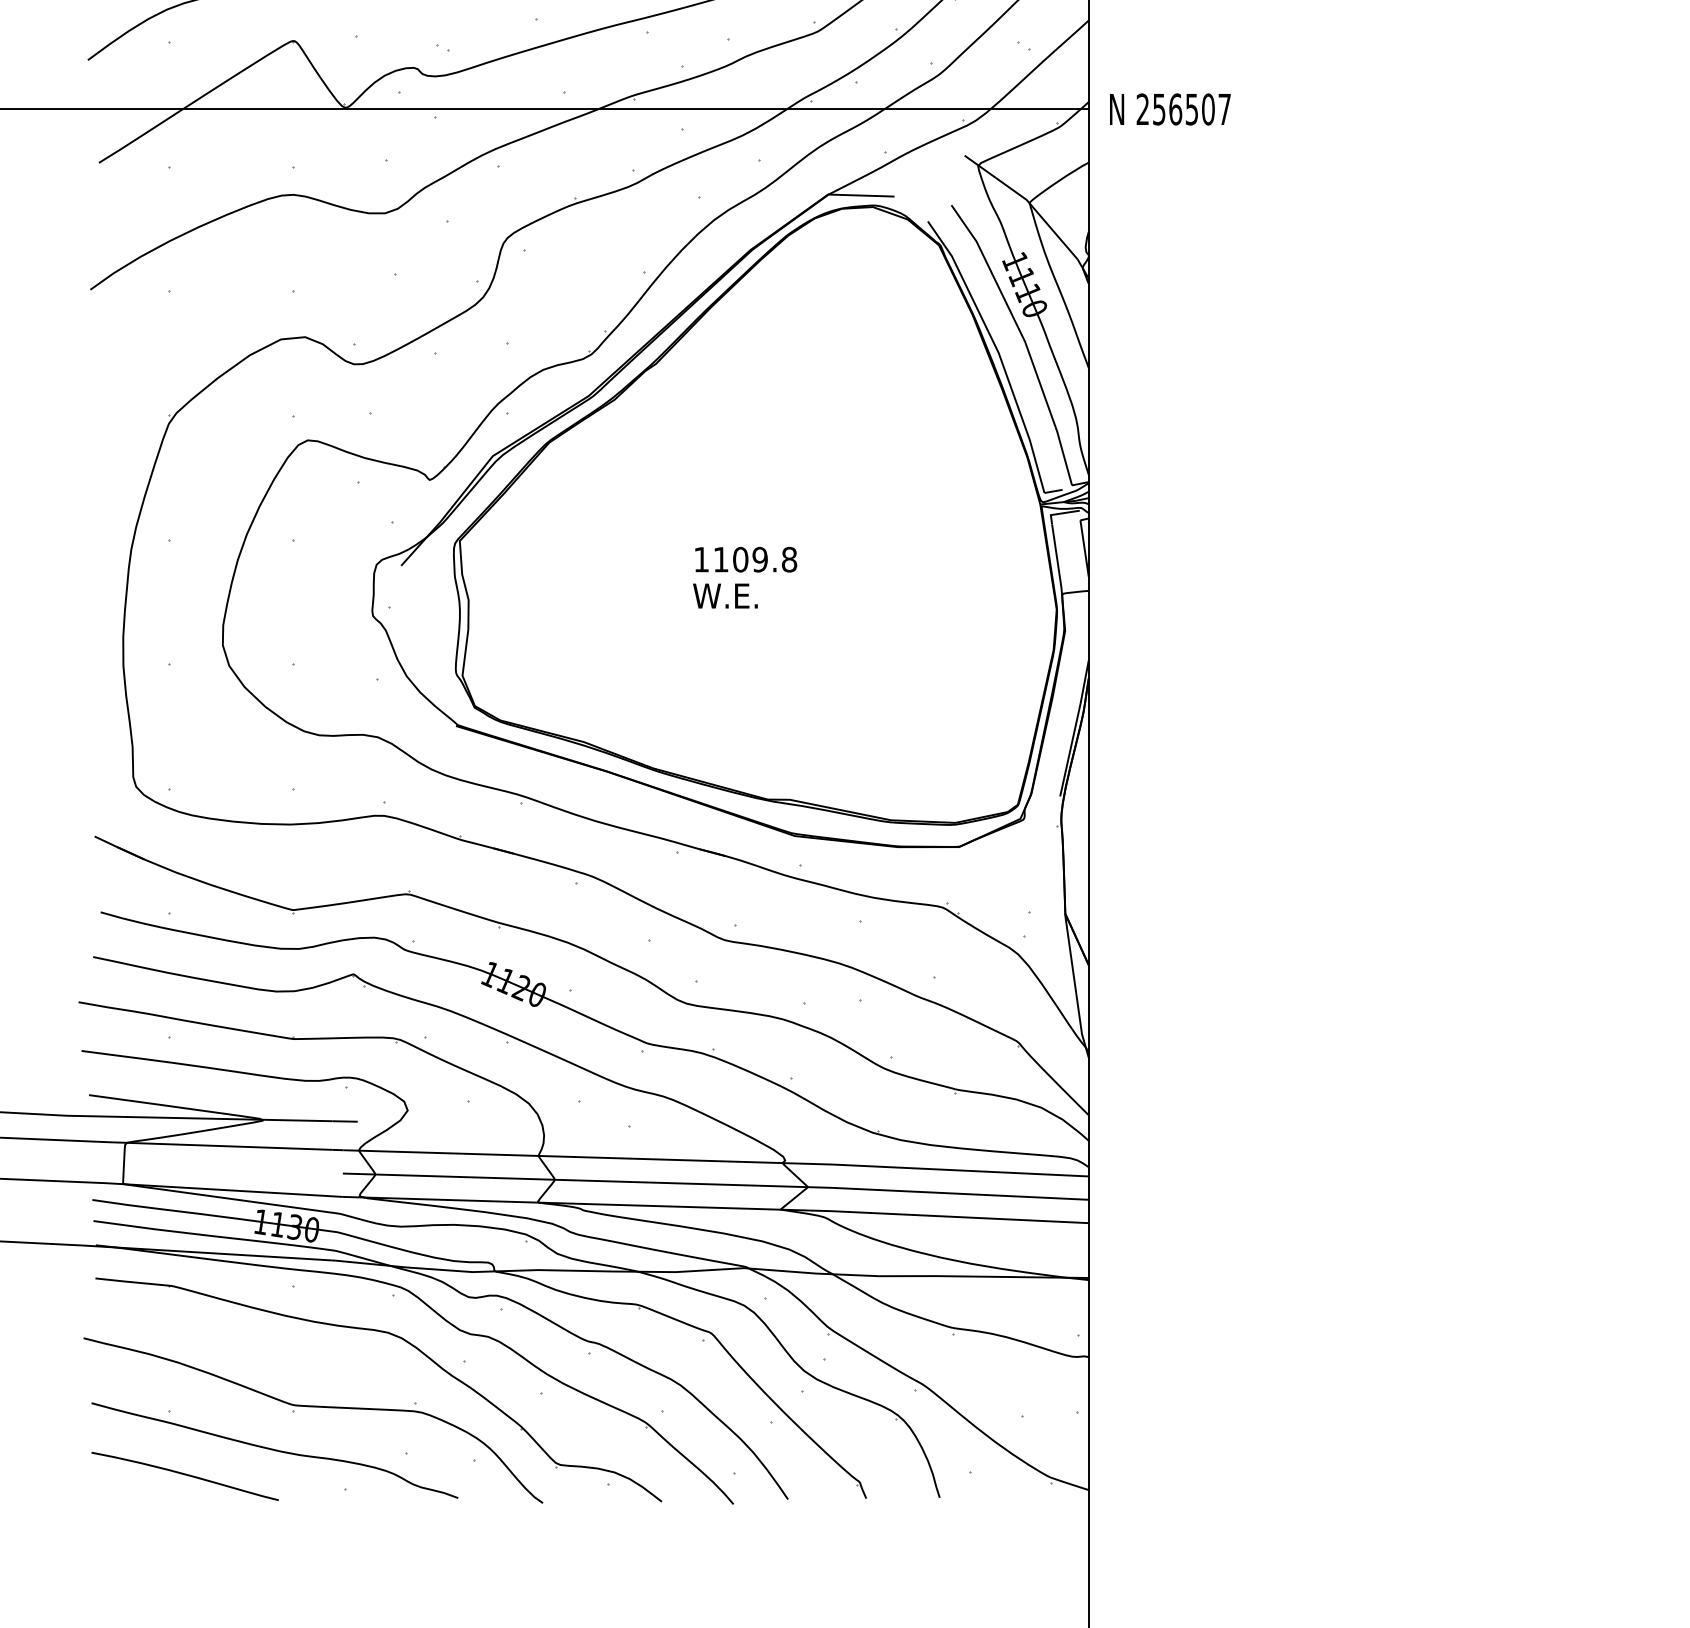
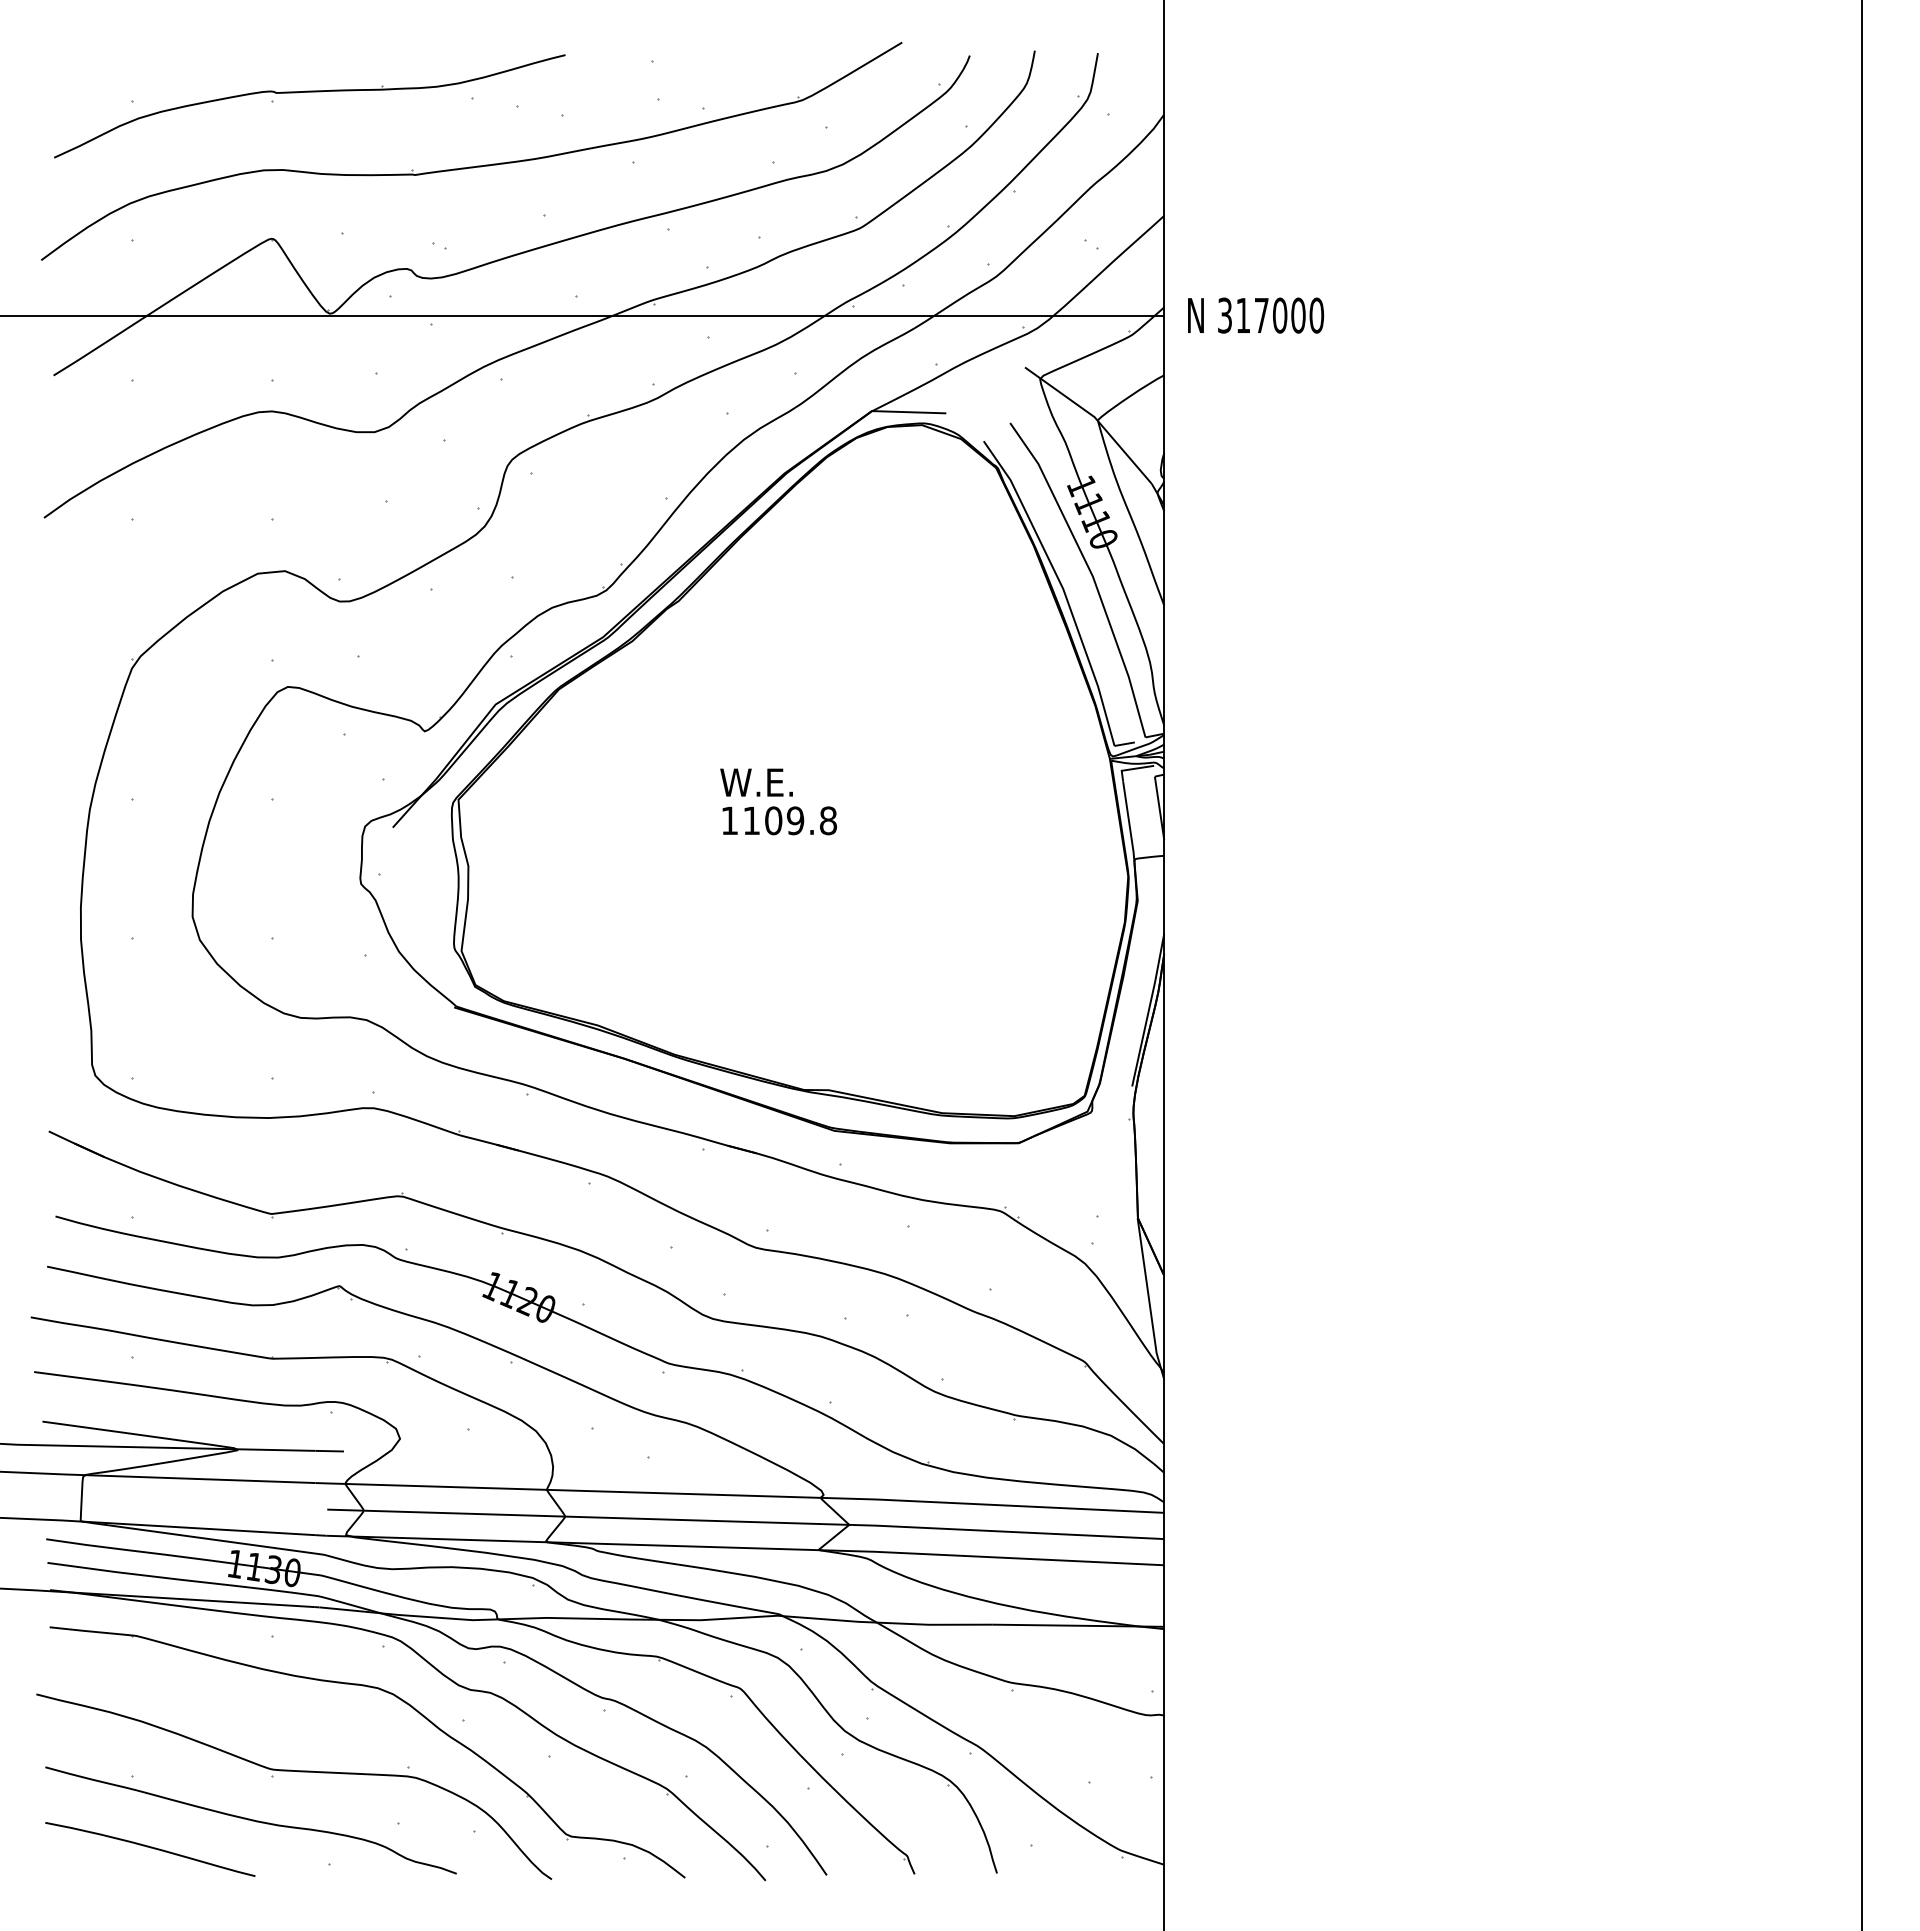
text: (1184, 109) -> (1271, 315), 256507 -> 317000
text: (725, 595) -> (756, 782), moved

